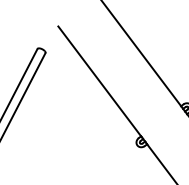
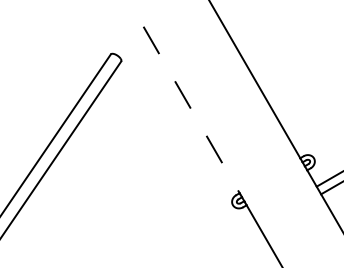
line: (99, 81) -> (191, 110), solid -> dashed

